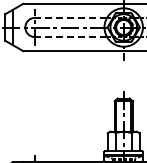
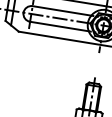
line: (70, 17) -> (61, 10), dashed -> solid
line: (70, 37) -> (58, 26), dashed -> solid

